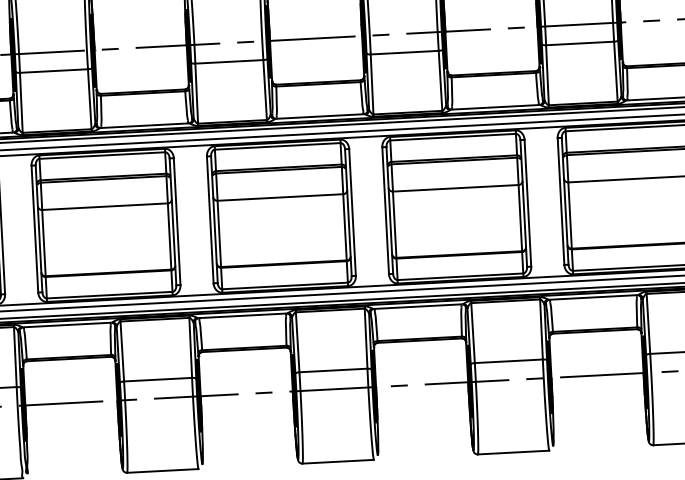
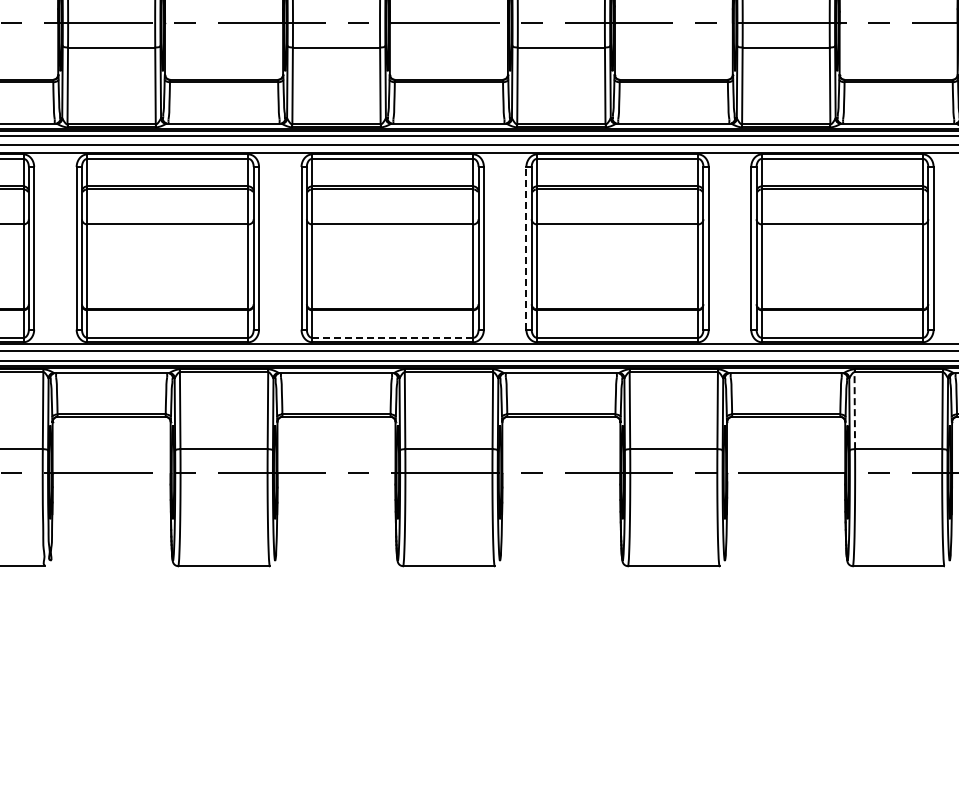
line: (385, 210) -> (526, 247), solid -> dashed
line: (284, 285) -> (392, 337), solid -> dashed
line: (648, 323) -> (854, 410), solid -> dashed

